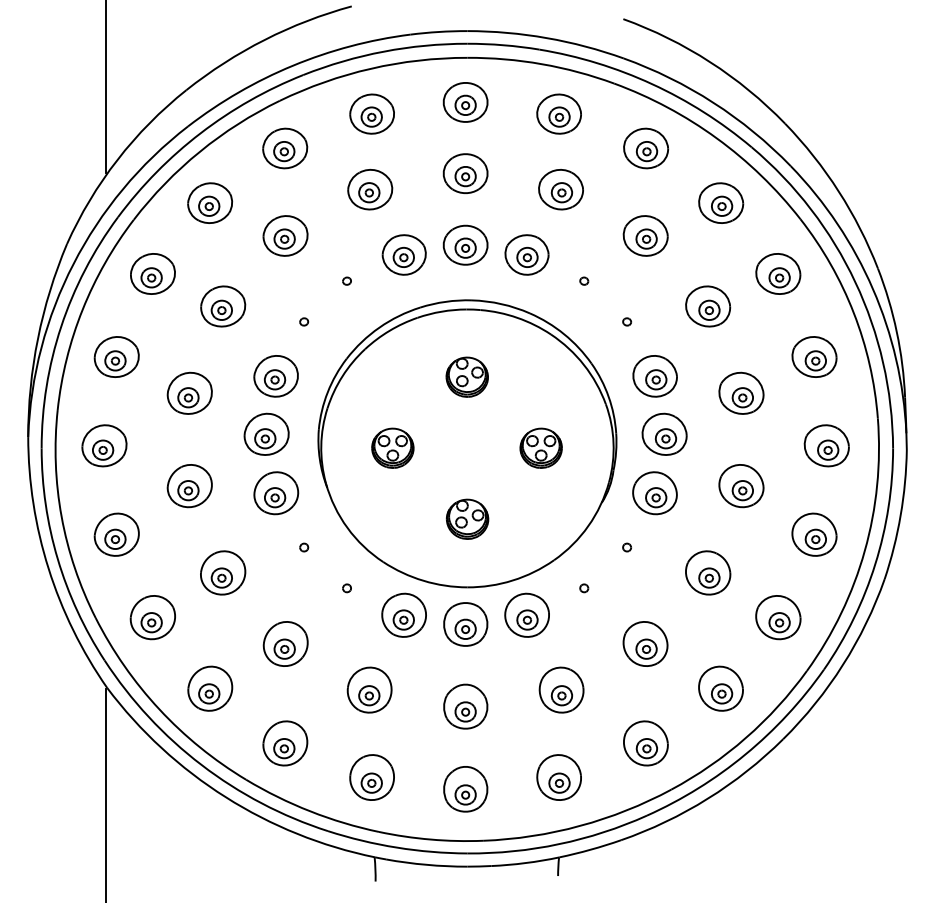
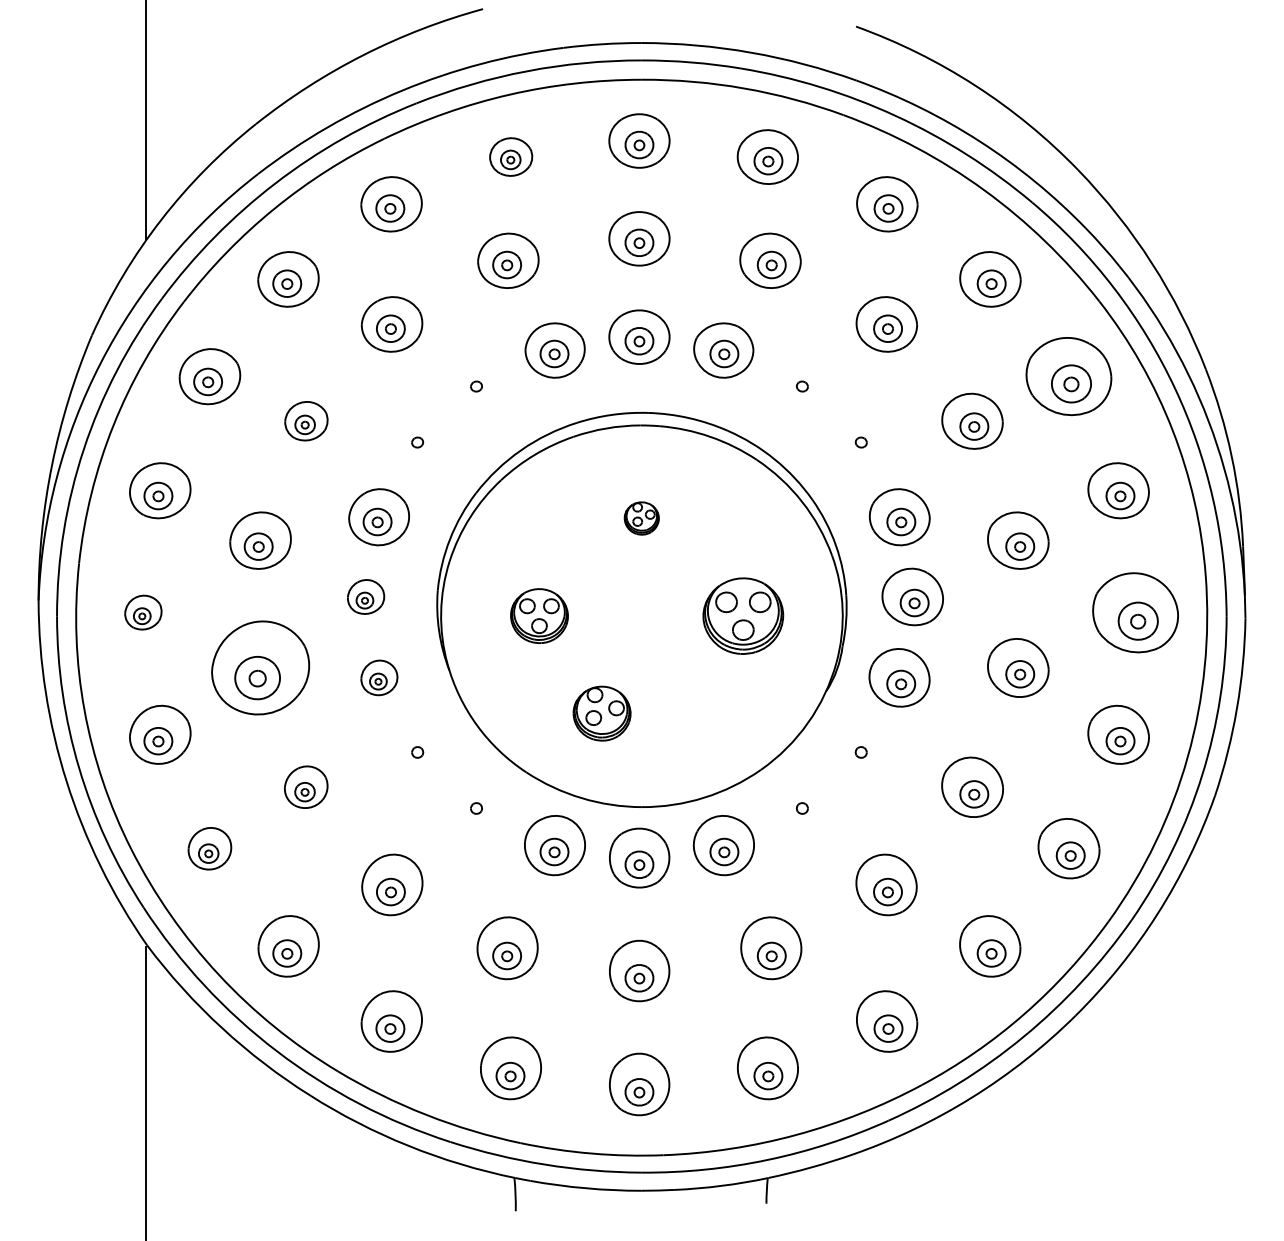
part: (372, 113) -> (511, 156), size x0.7
part: (777, 273) -> (1068, 376), size x1.4
part: (223, 305) -> (306, 420), size x0.7
part: (467, 377) -> (641, 518), size x0.6
part: (266, 434) -> (365, 596), size x0.6
part: (104, 445) -> (143, 612), size x0.6
part: (826, 445) -> (1135, 612), size x1.4
part: (540, 447) -> (742, 615), size x1.4
part: (189, 485) -> (260, 667), size x1.6
part: (276, 492) -> (379, 677), size x0.6
part: (467, 519) -> (601, 713), moved
part: (222, 572) -> (305, 786), size x0.7
part: (152, 617) -> (209, 848), size x0.7

